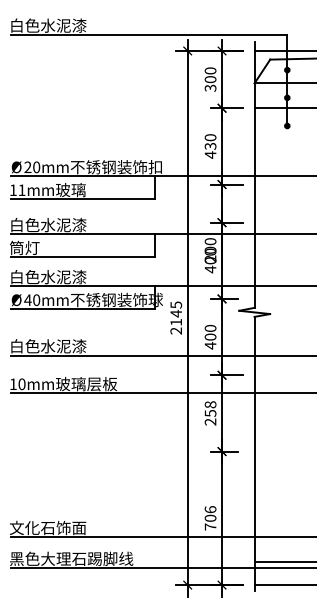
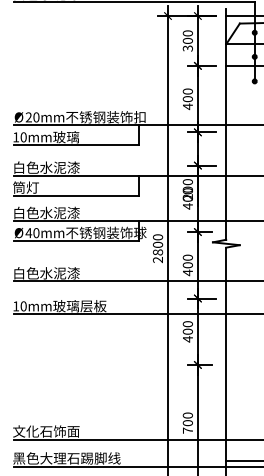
text: (210, 145) -> (187, 98), 430 -> 400
text: (21, 190) -> (23, 137), 11mm -> 10mm
text: (176, 313) -> (158, 244), 2145 -> 2800
text: (210, 413) -> (187, 331), 258 -> 400
text: (210, 509) -> (187, 415), 706 -> 700

